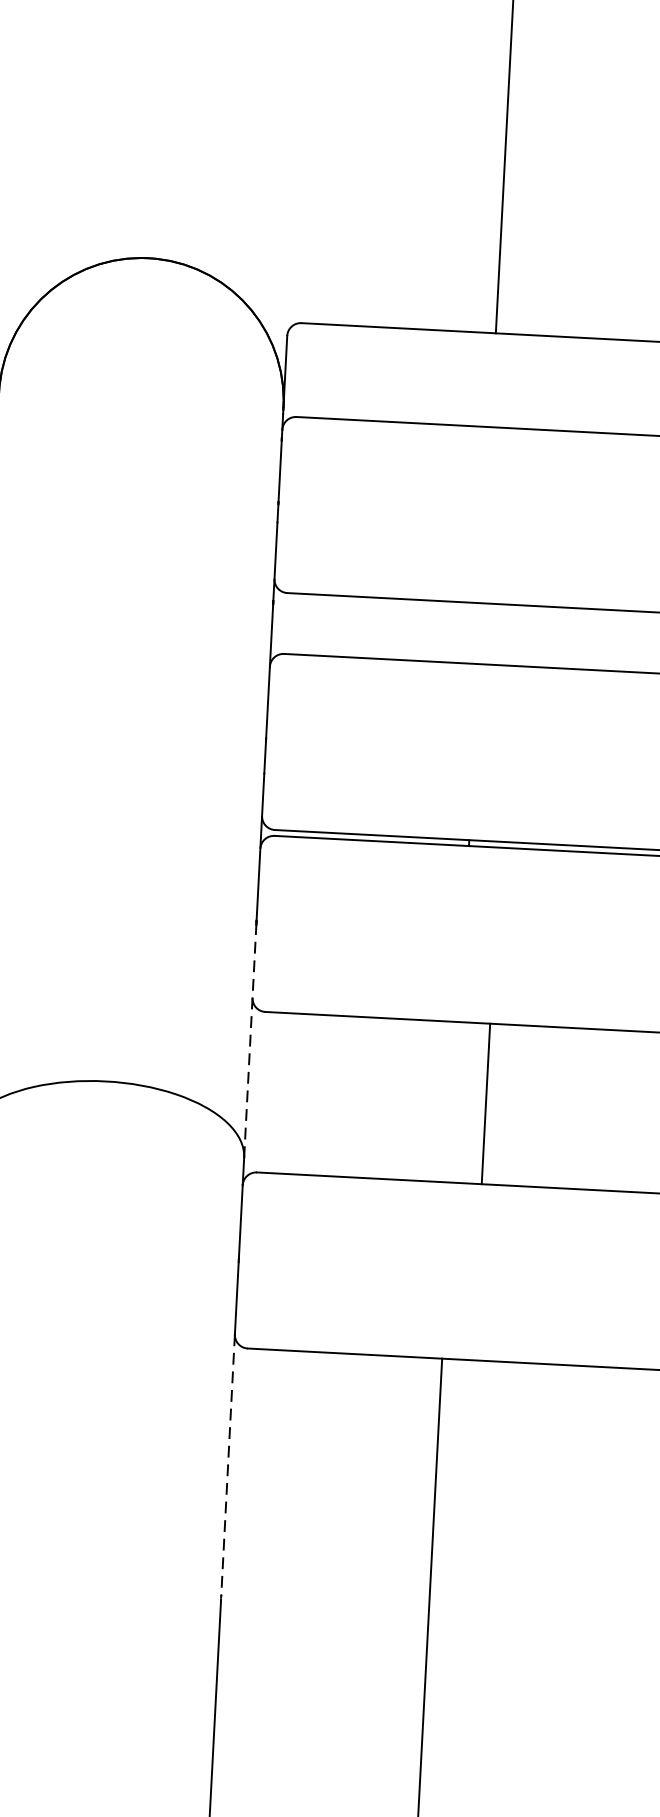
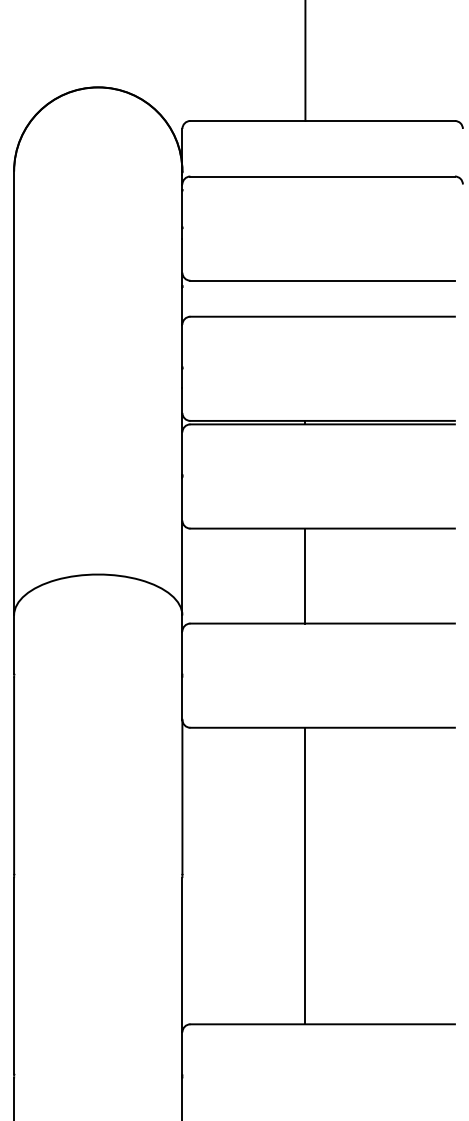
line: (250, 1041) -> (182, 546), dashed -> solid
line: (486, 1102) -> (305, 575), moved
line: (228, 1465) -> (182, 797), dashed -> solid

